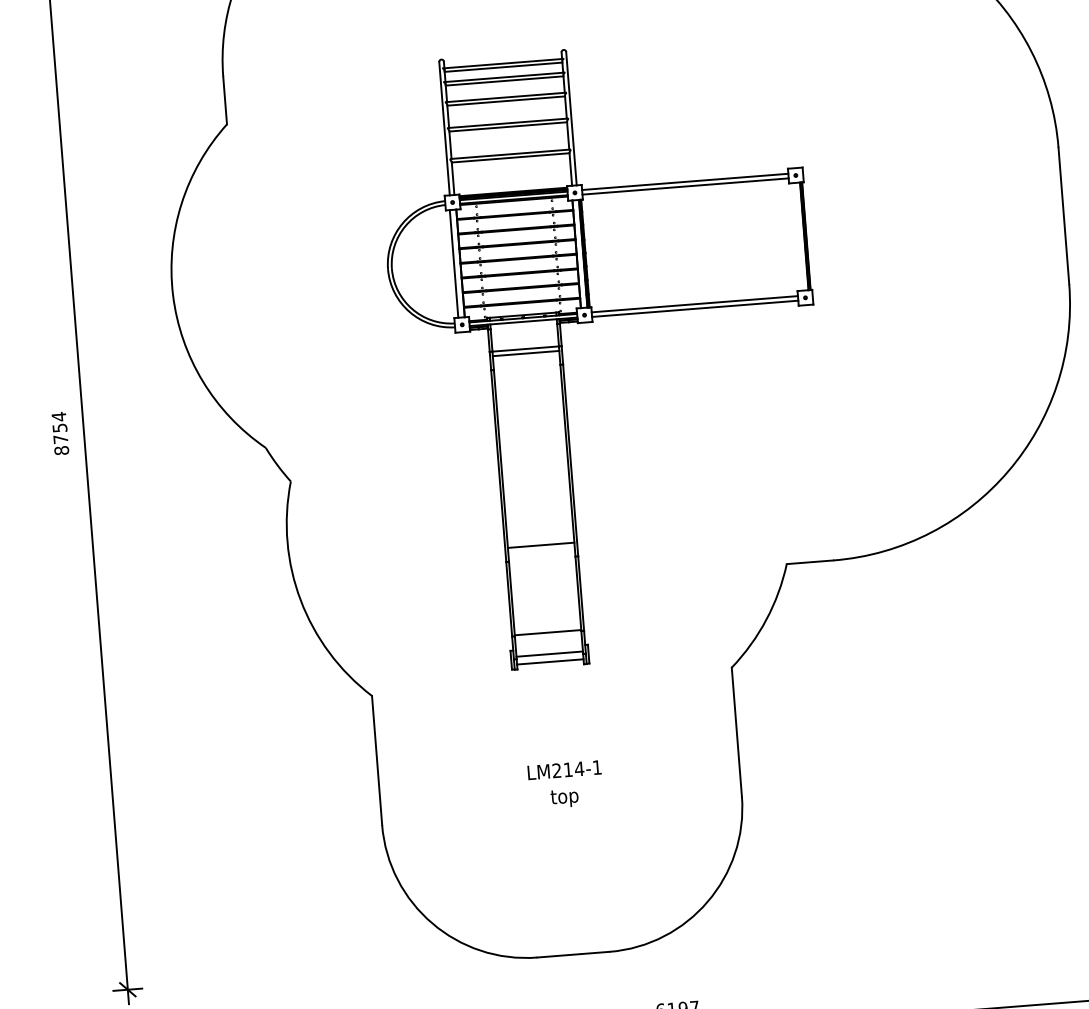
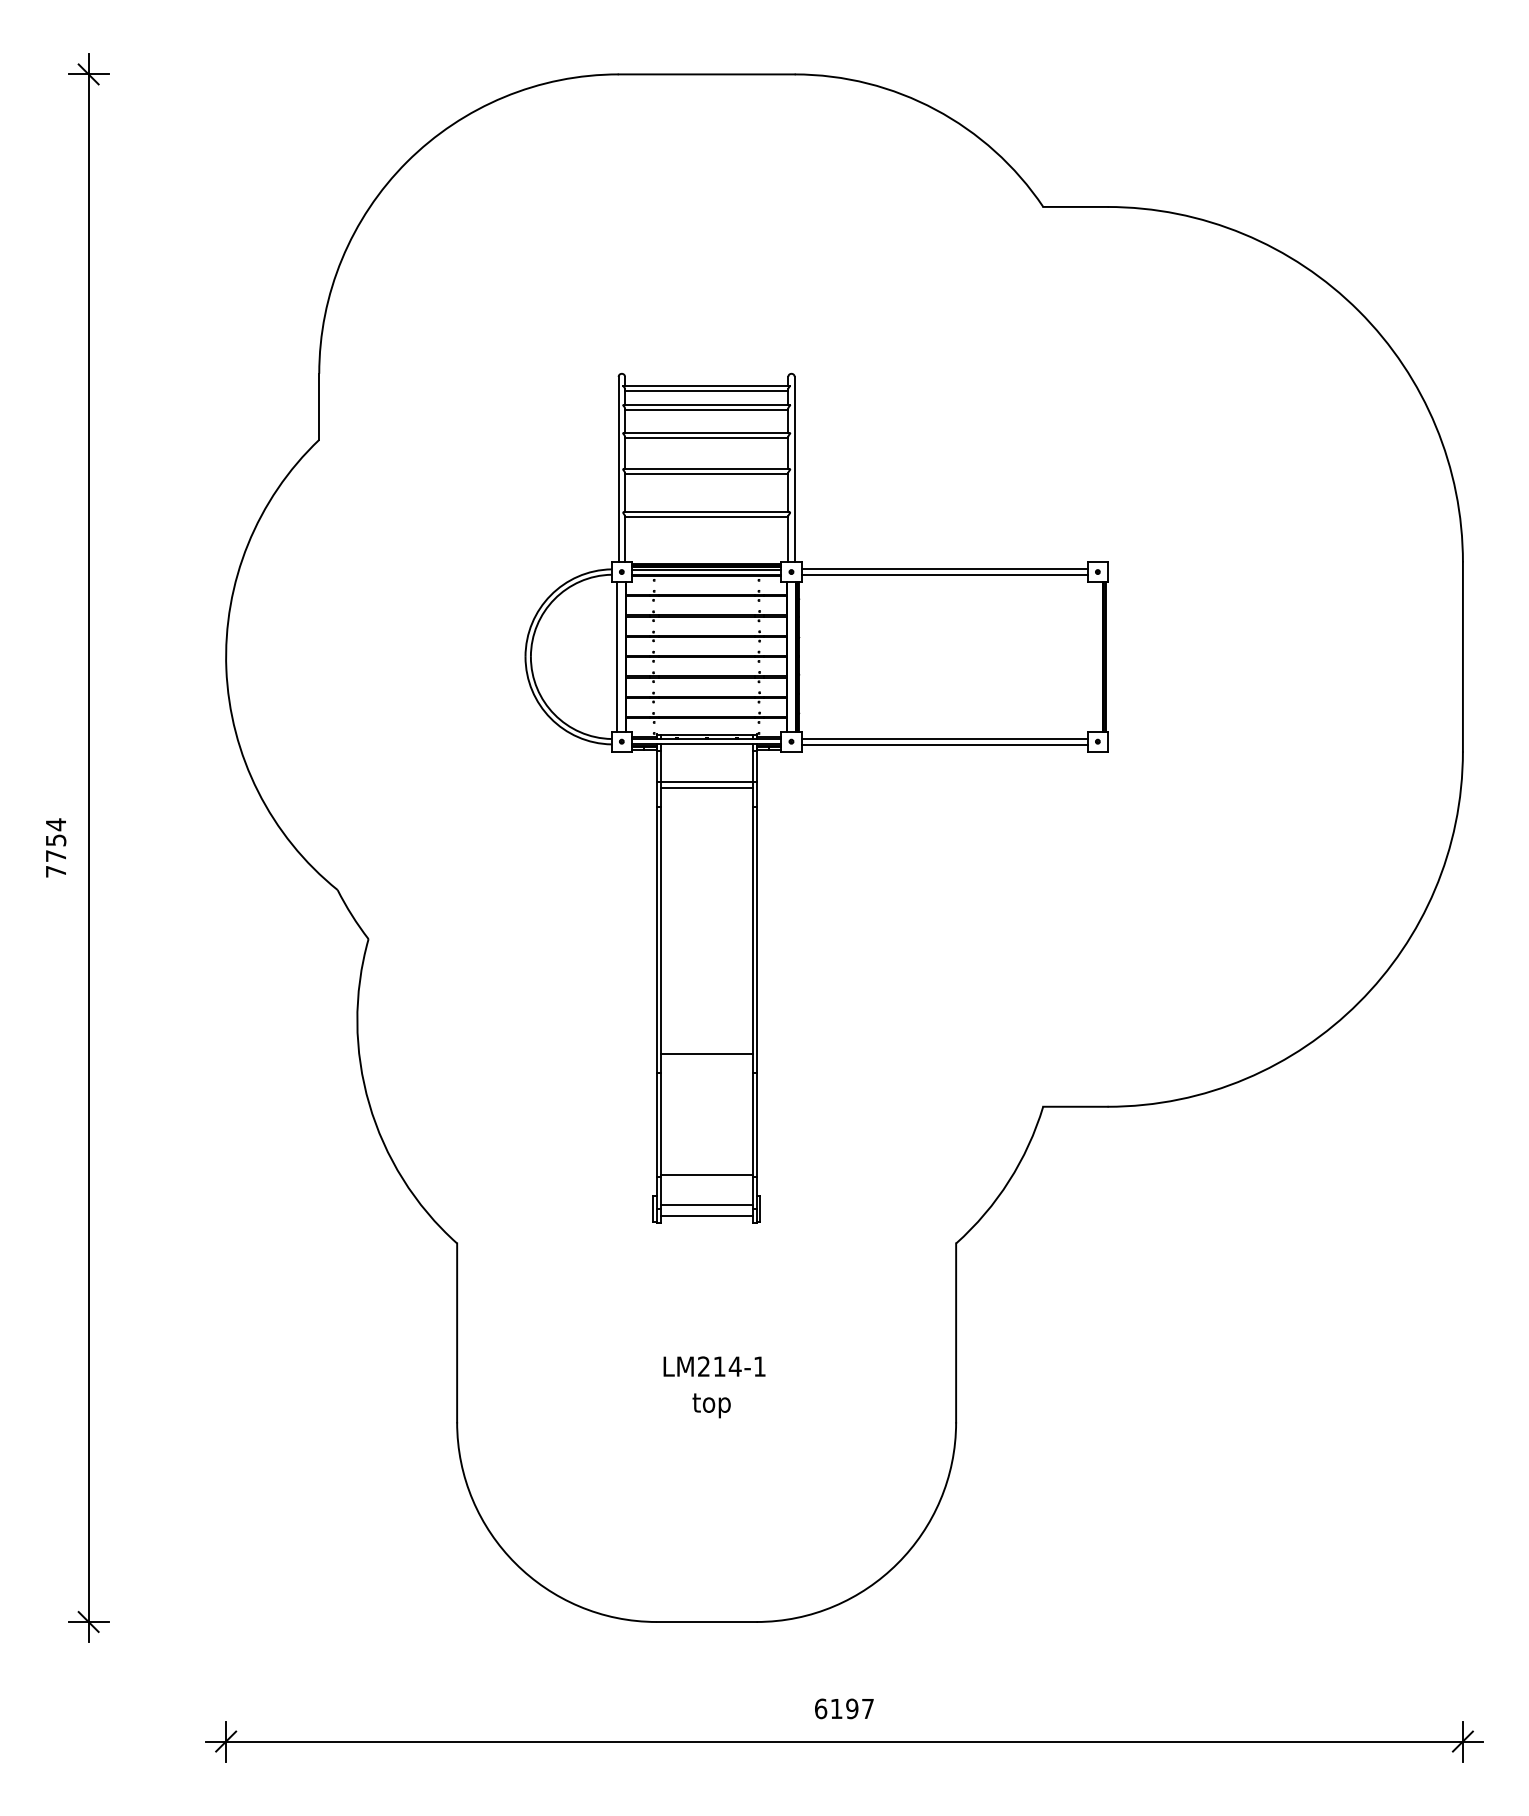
text: (61, 450) -> (55, 871), 8754 -> 7754

